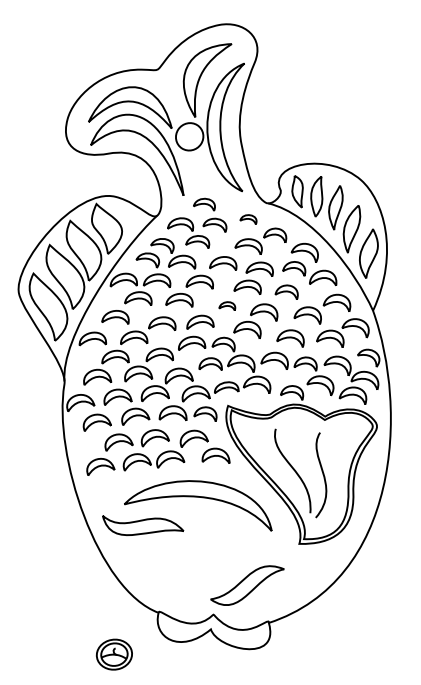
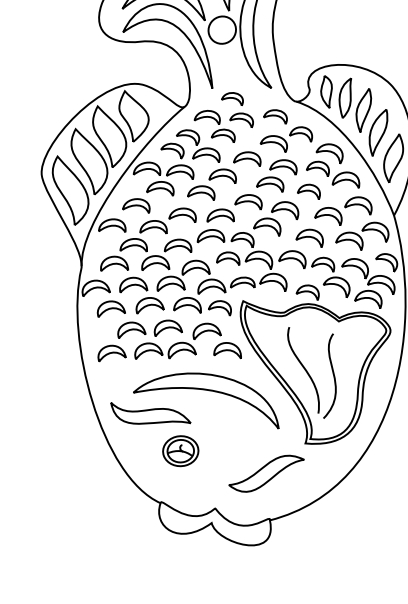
part: (248, 219) -> (275, 116), size x1.43
part: (227, 305) -> (249, 200), size x1.67
part: (247, 585) -> (266, 473), moved
part: (113, 654) -> (179, 450), moved

